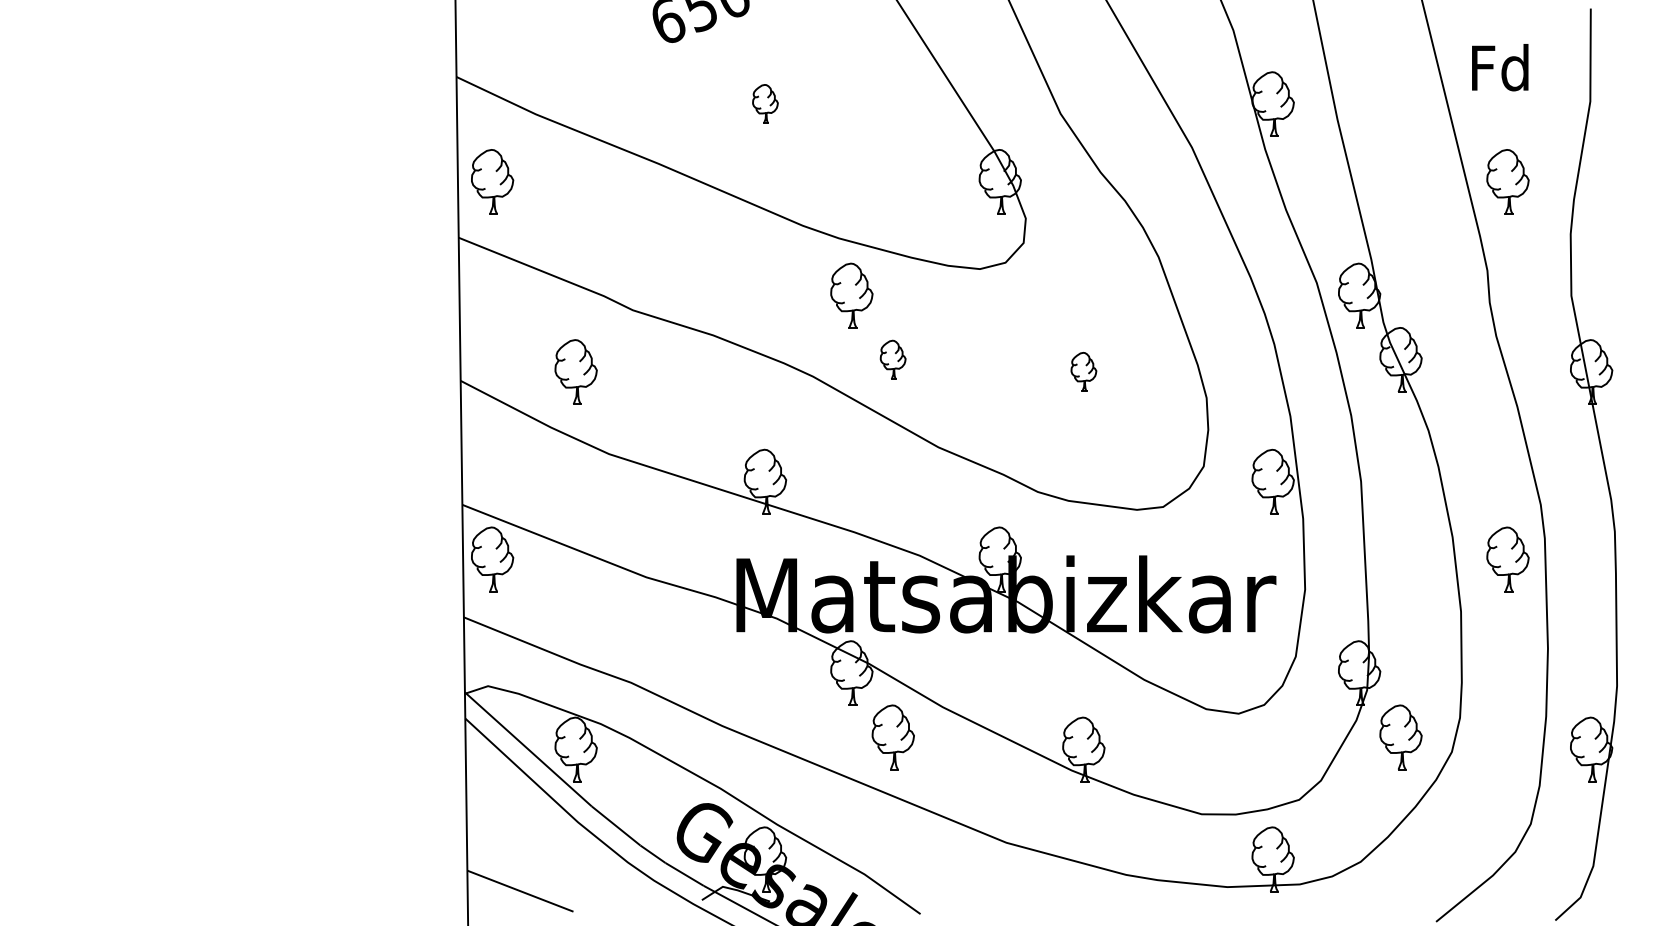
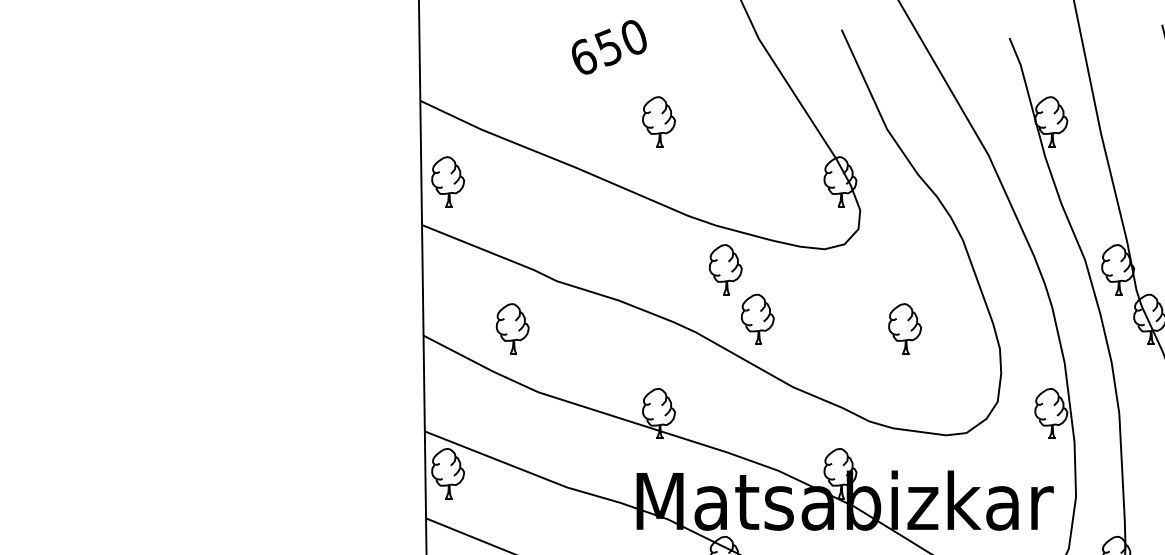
part: (765, 103) -> (659, 121), size x1.67
part: (892, 359) -> (757, 319), size x1.67
part: (1083, 371) -> (904, 328), size x1.67

